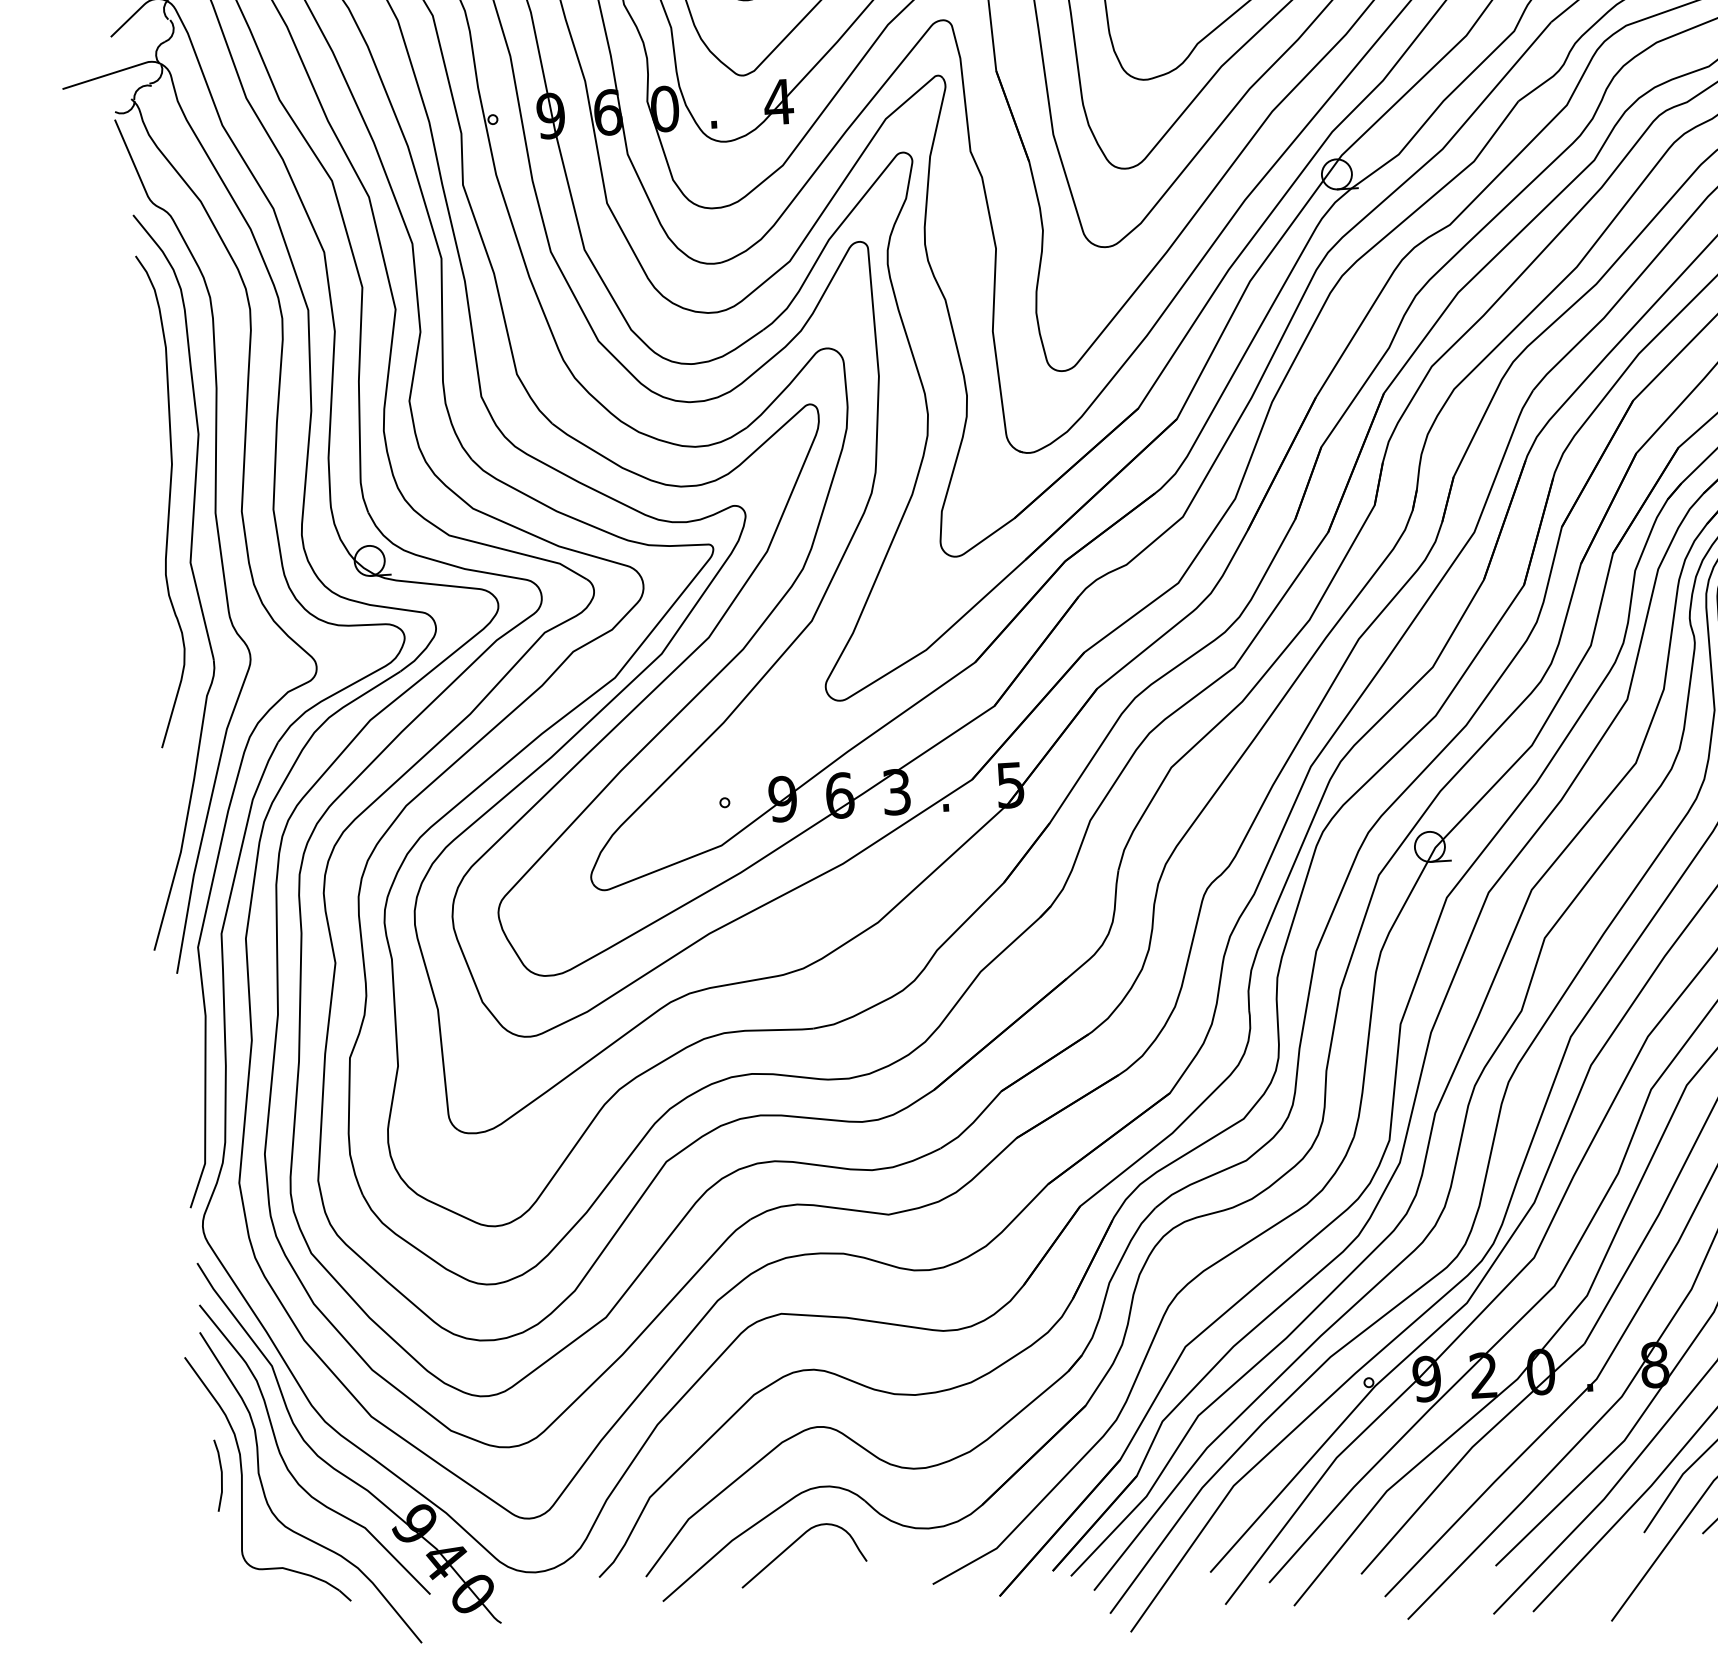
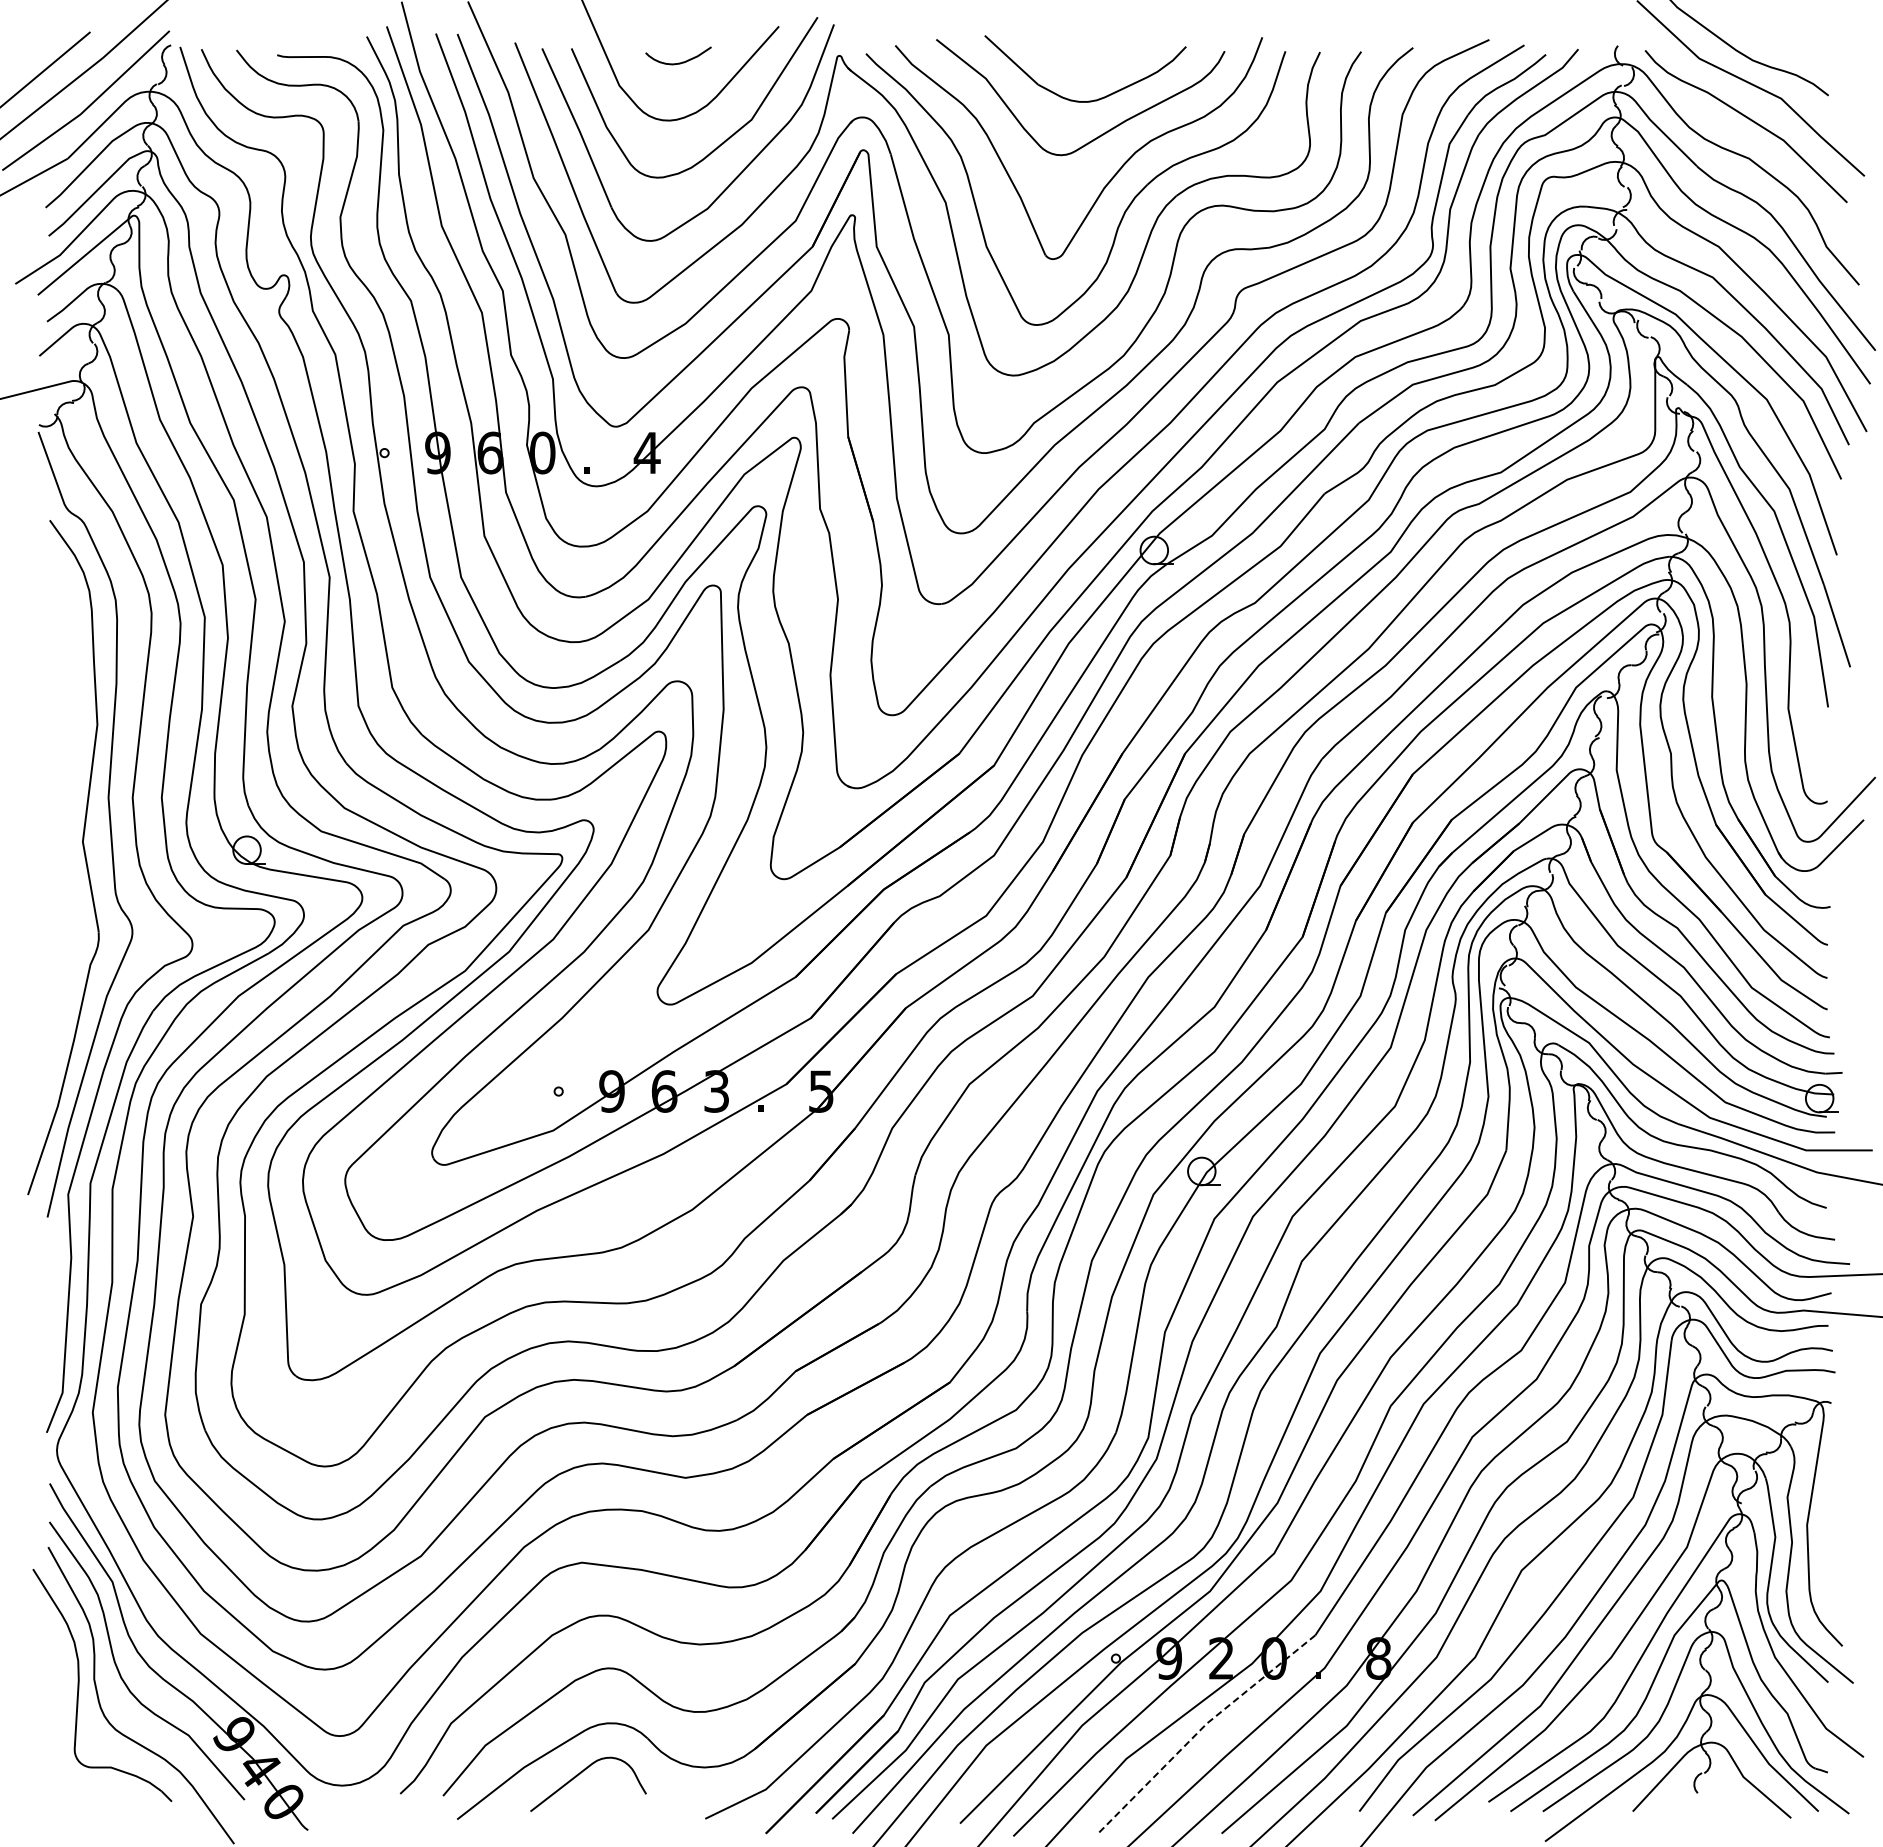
curve: (168, 500) -> (66, 783), removed
line: (1467, 1452) -> (1202, 1728), solid -> dashed
line: (220, 1475) -> (59, 1679), removed

